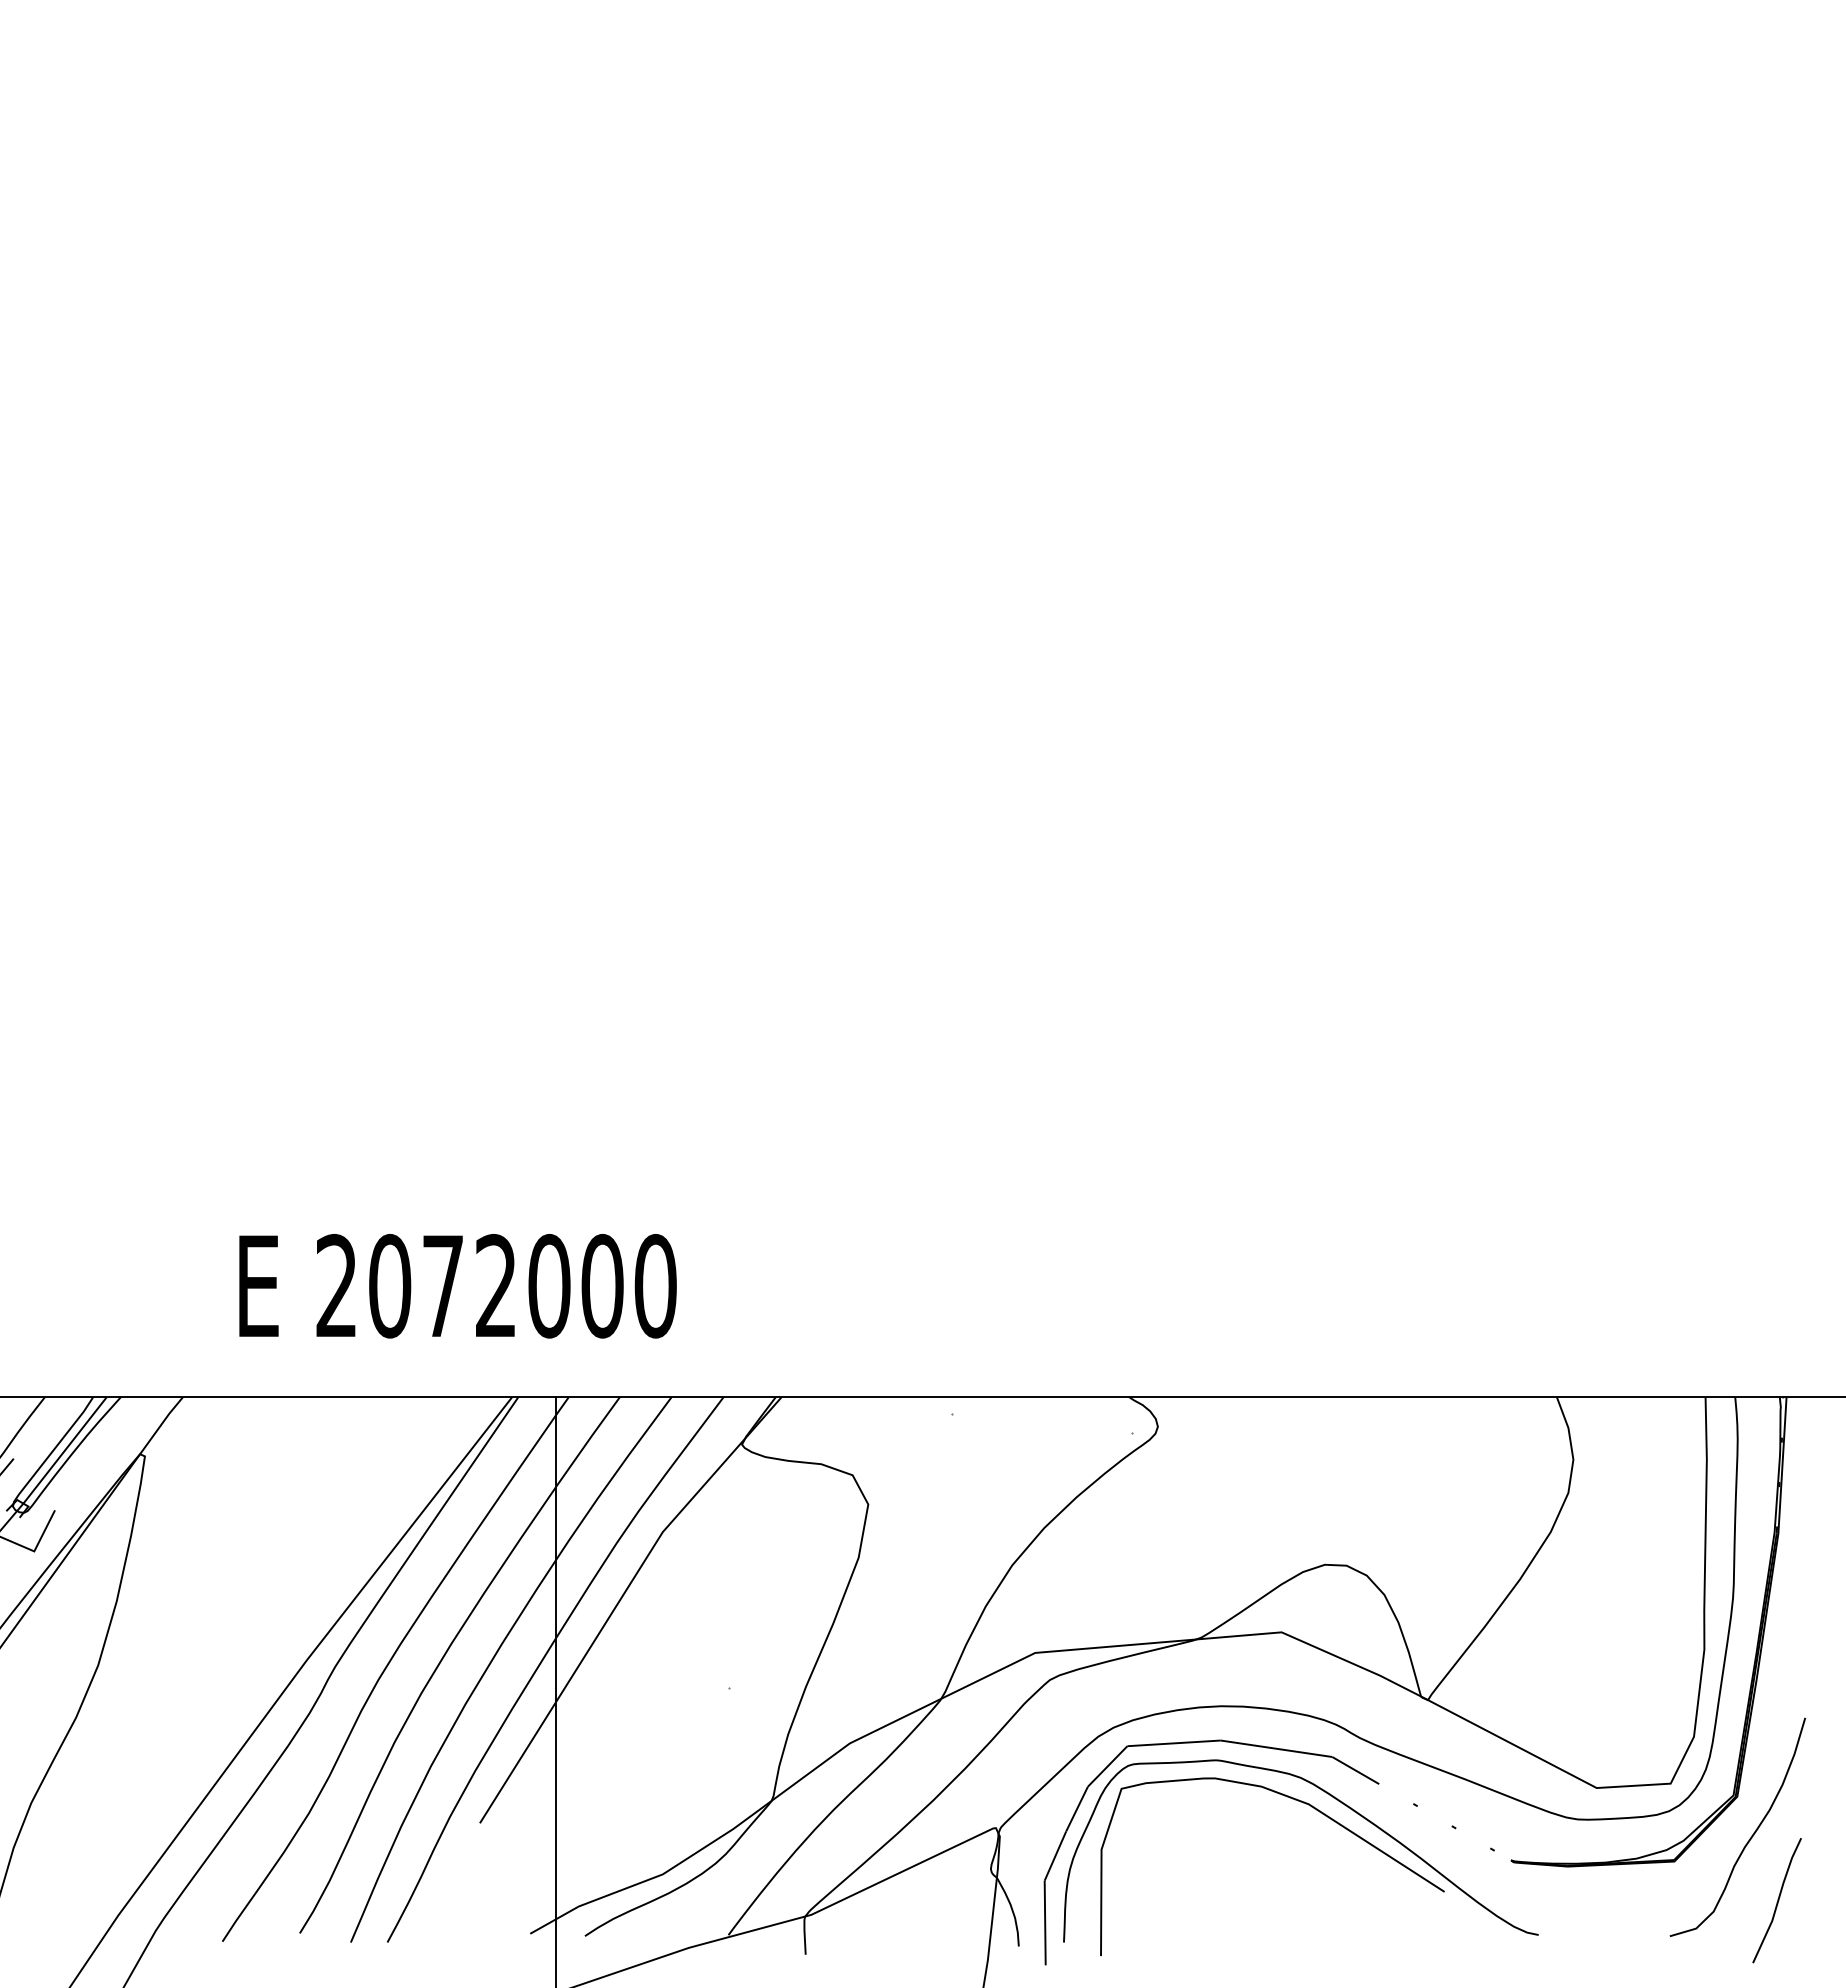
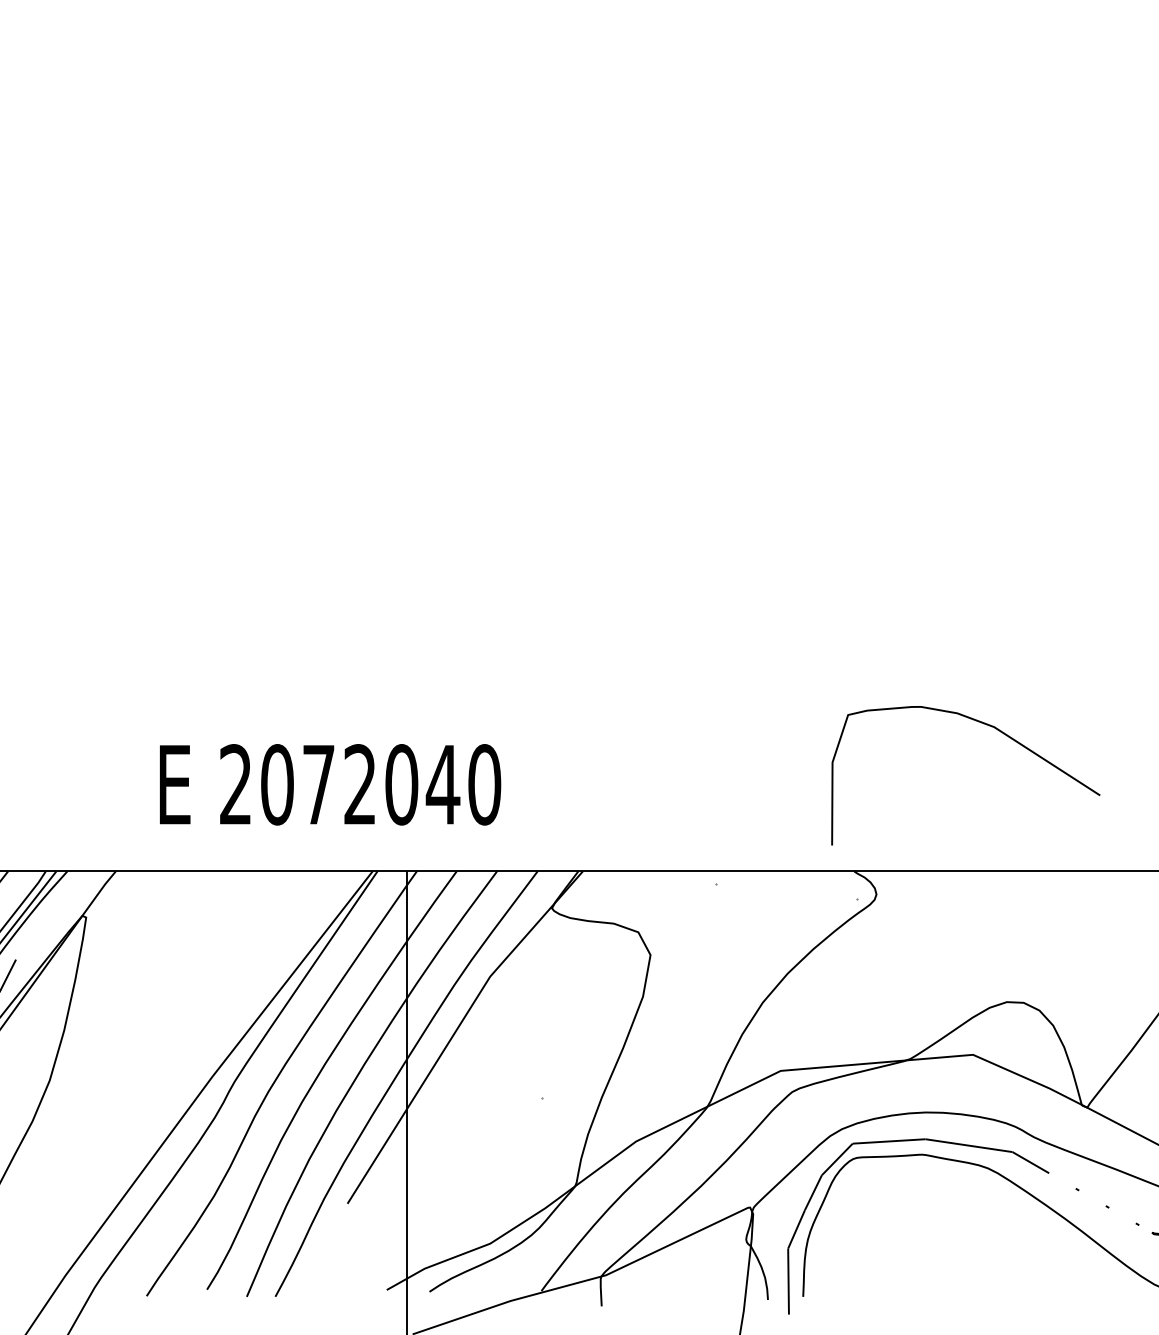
text: (602, 1286) -> (443, 785), 2072000 -> 2072040
curve: (1297, 1801) -> (985, 724), moved

